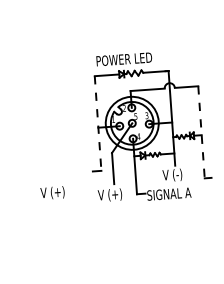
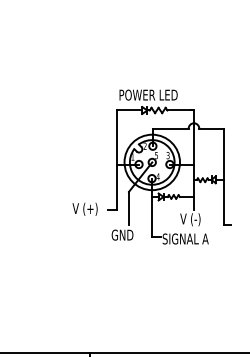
line: (98, 123) -> (116, 160), dashed -> solid
line: (201, 132) -> (223, 177), dashed -> solid
text: (52, 193) -> (84, 209), moved
text: (109, 194) -> (123, 235), V (+) -> GND

